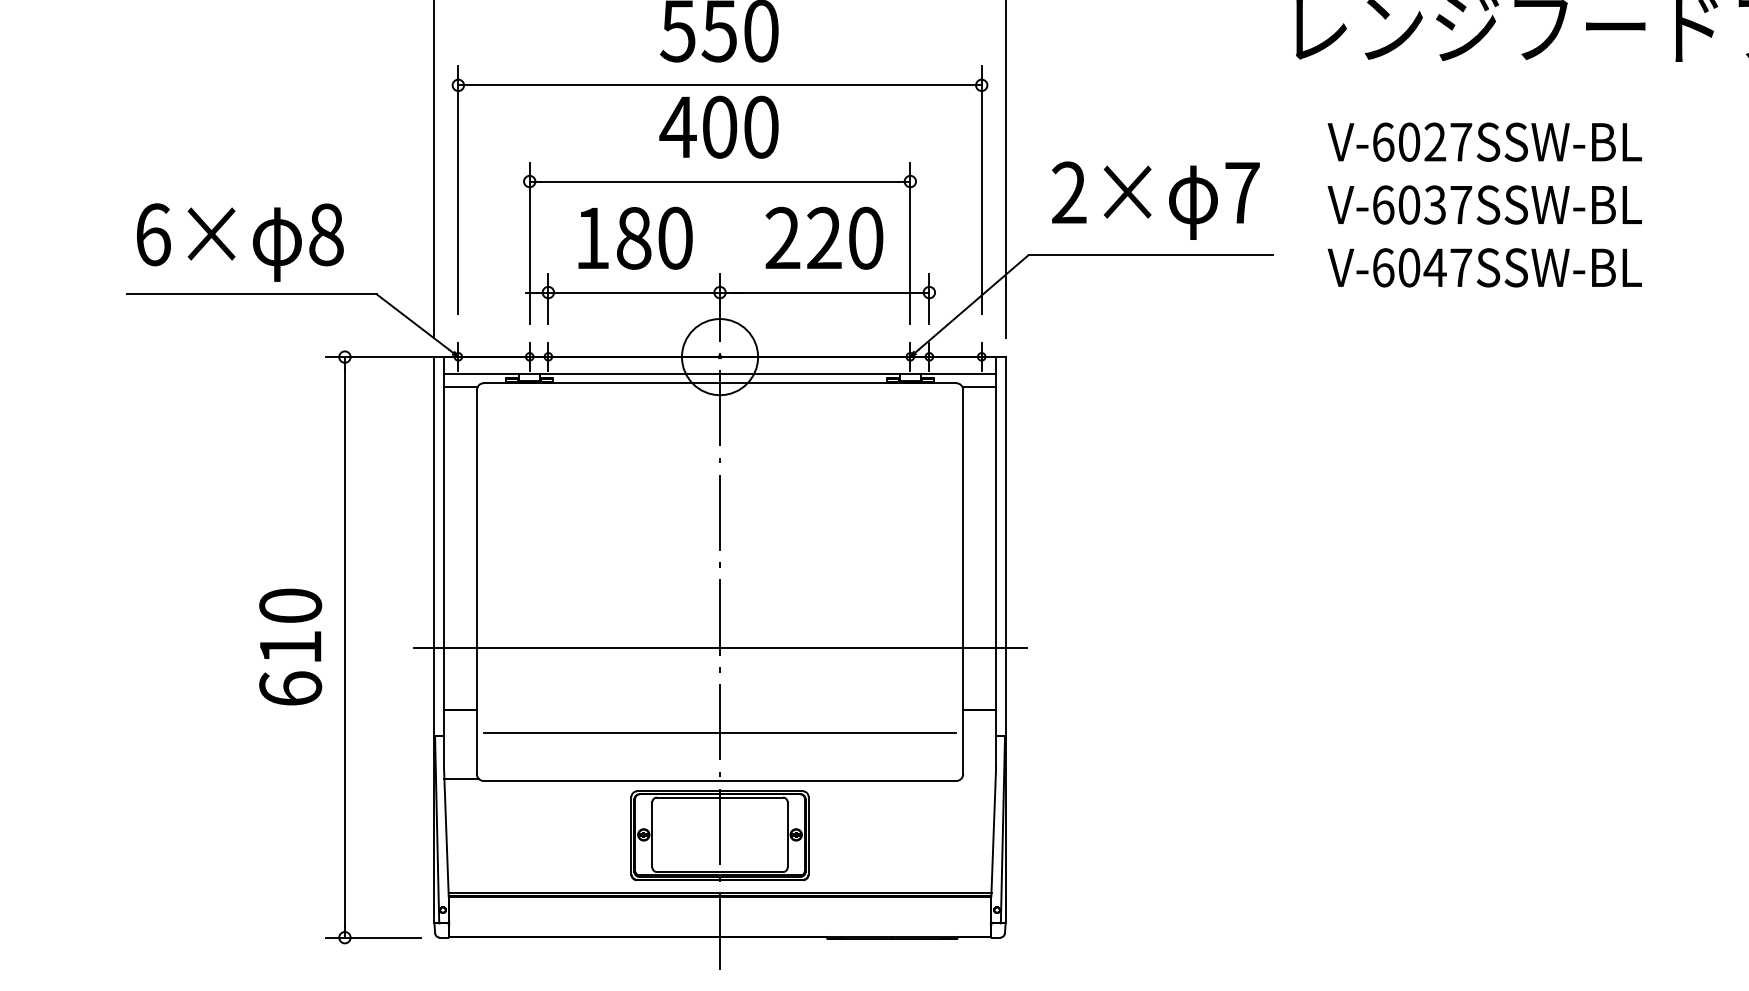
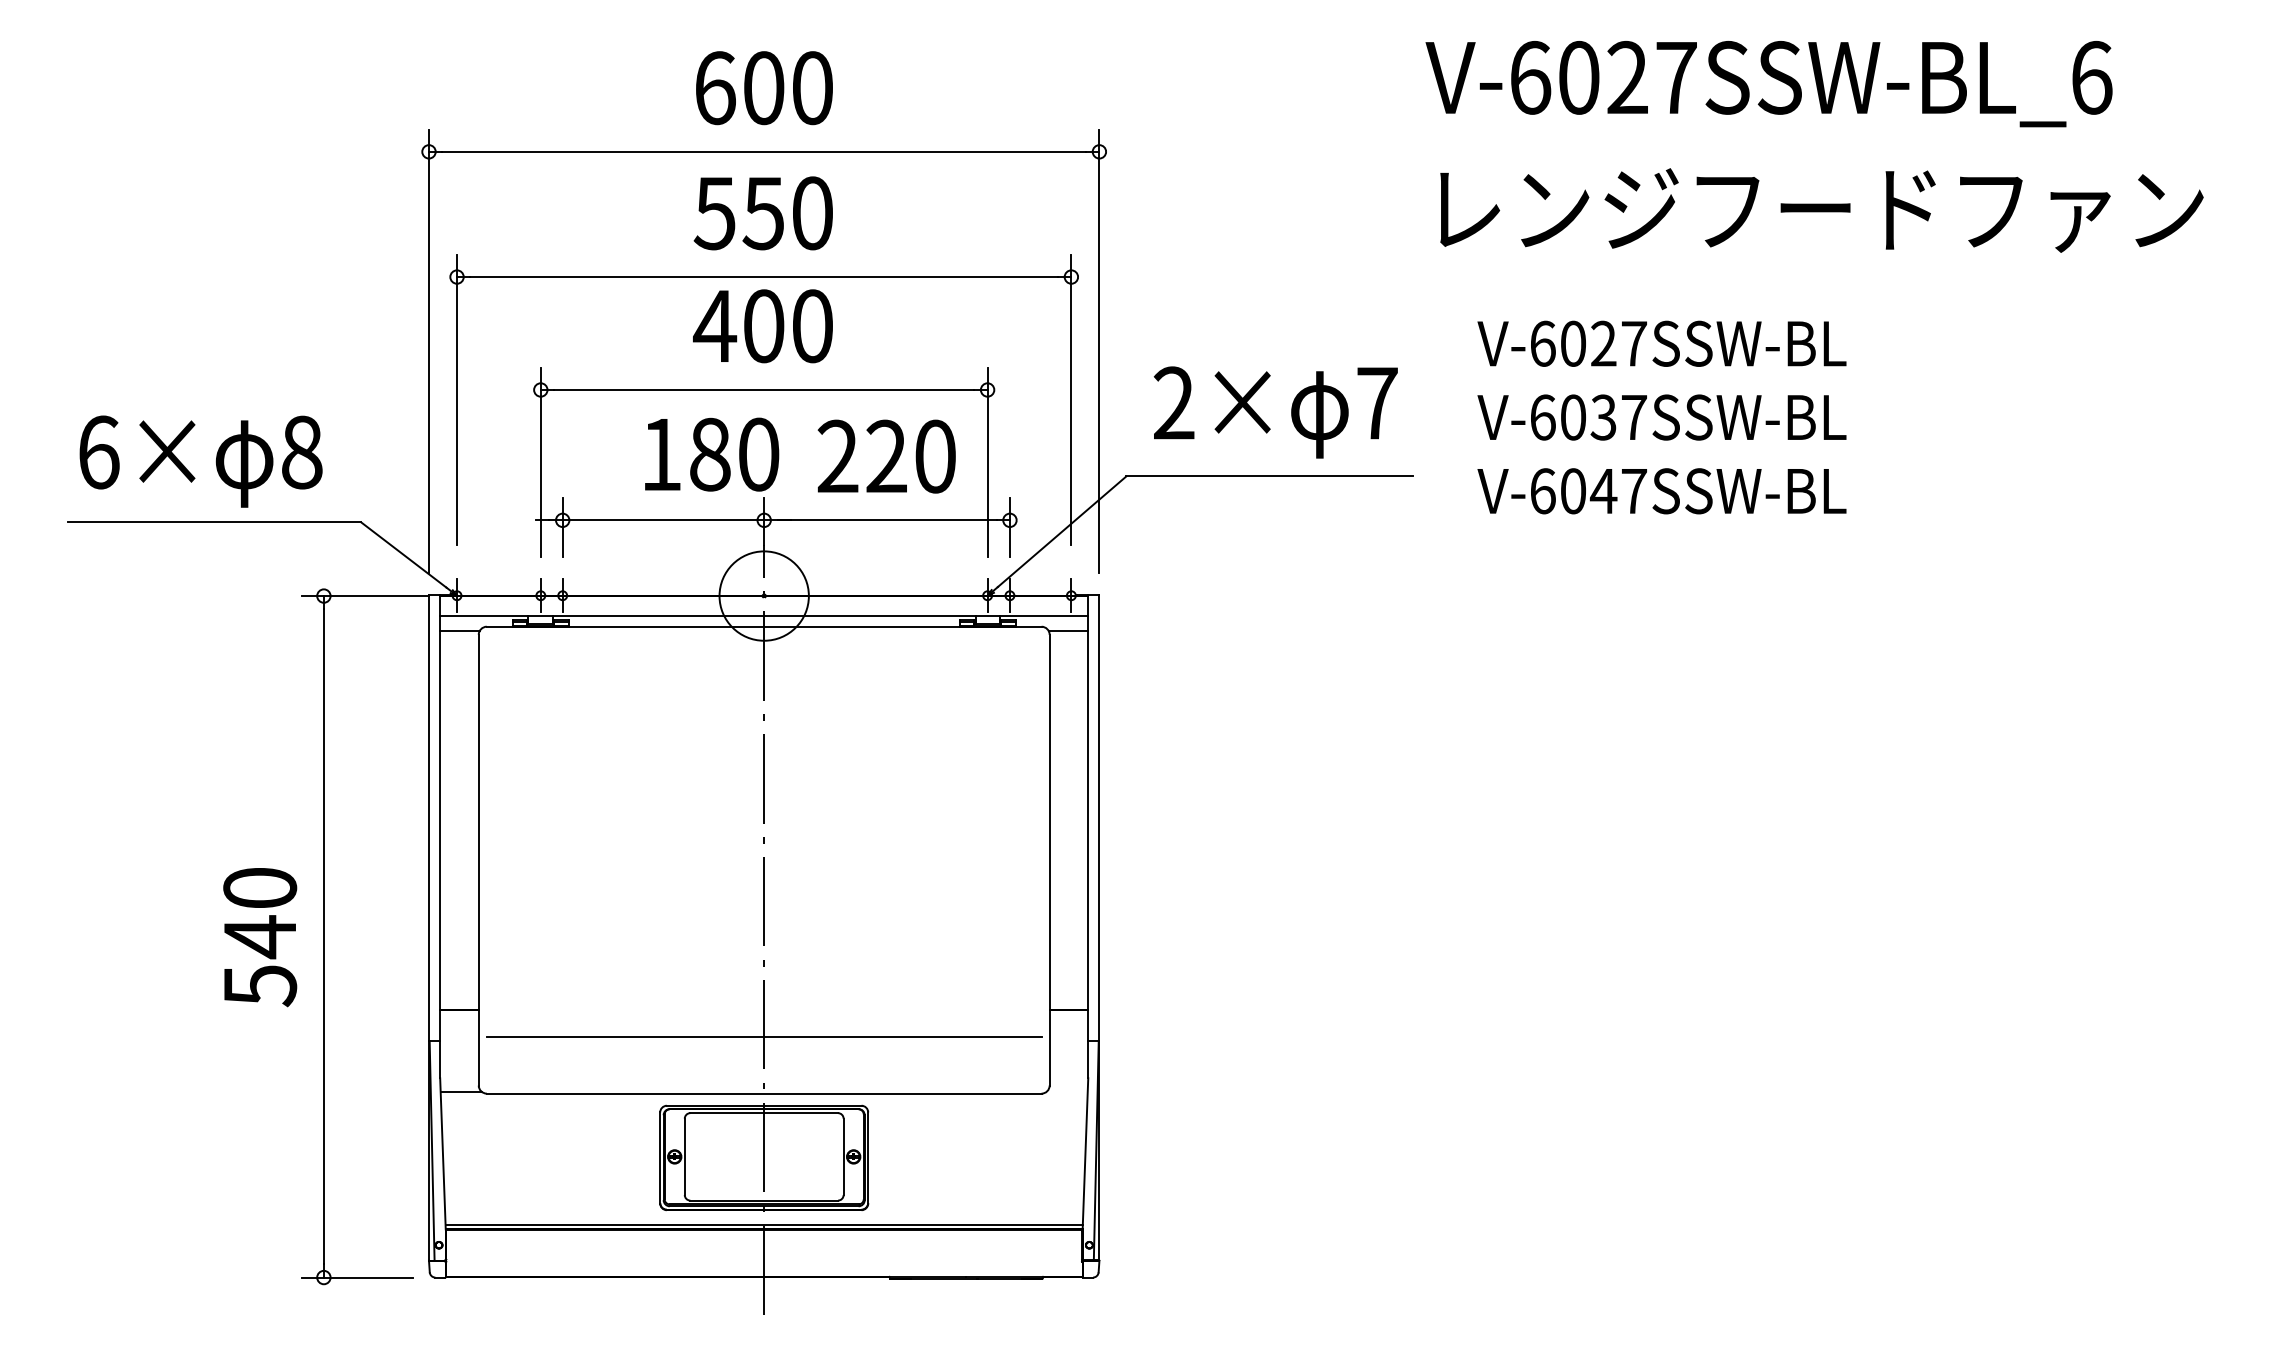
text: (635, 238) -> (712, 454), moved
line: (719, 647) -> (763, 937), removed
text: (290, 668) -> (260, 961), 610 -> 540

